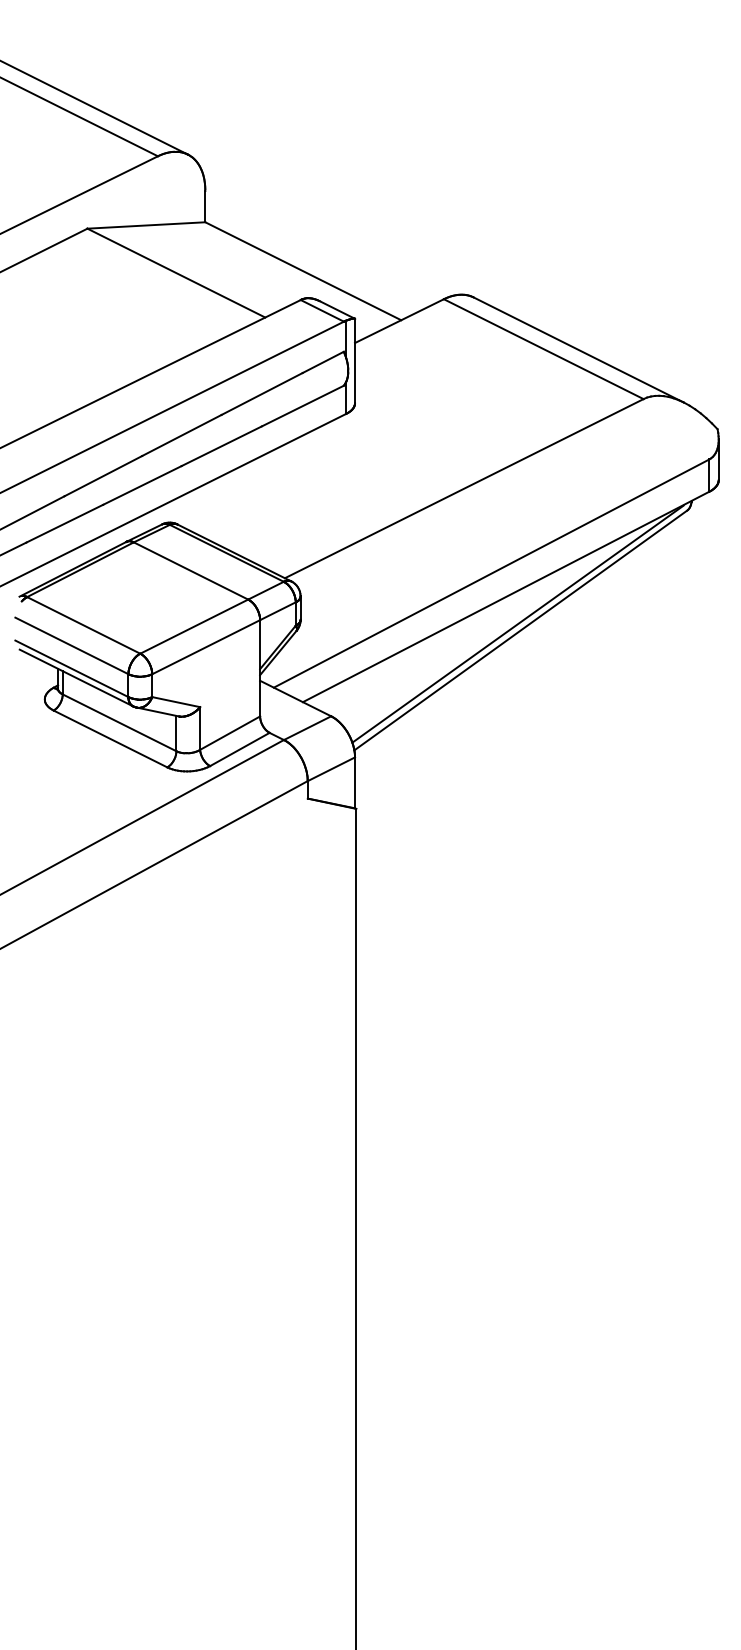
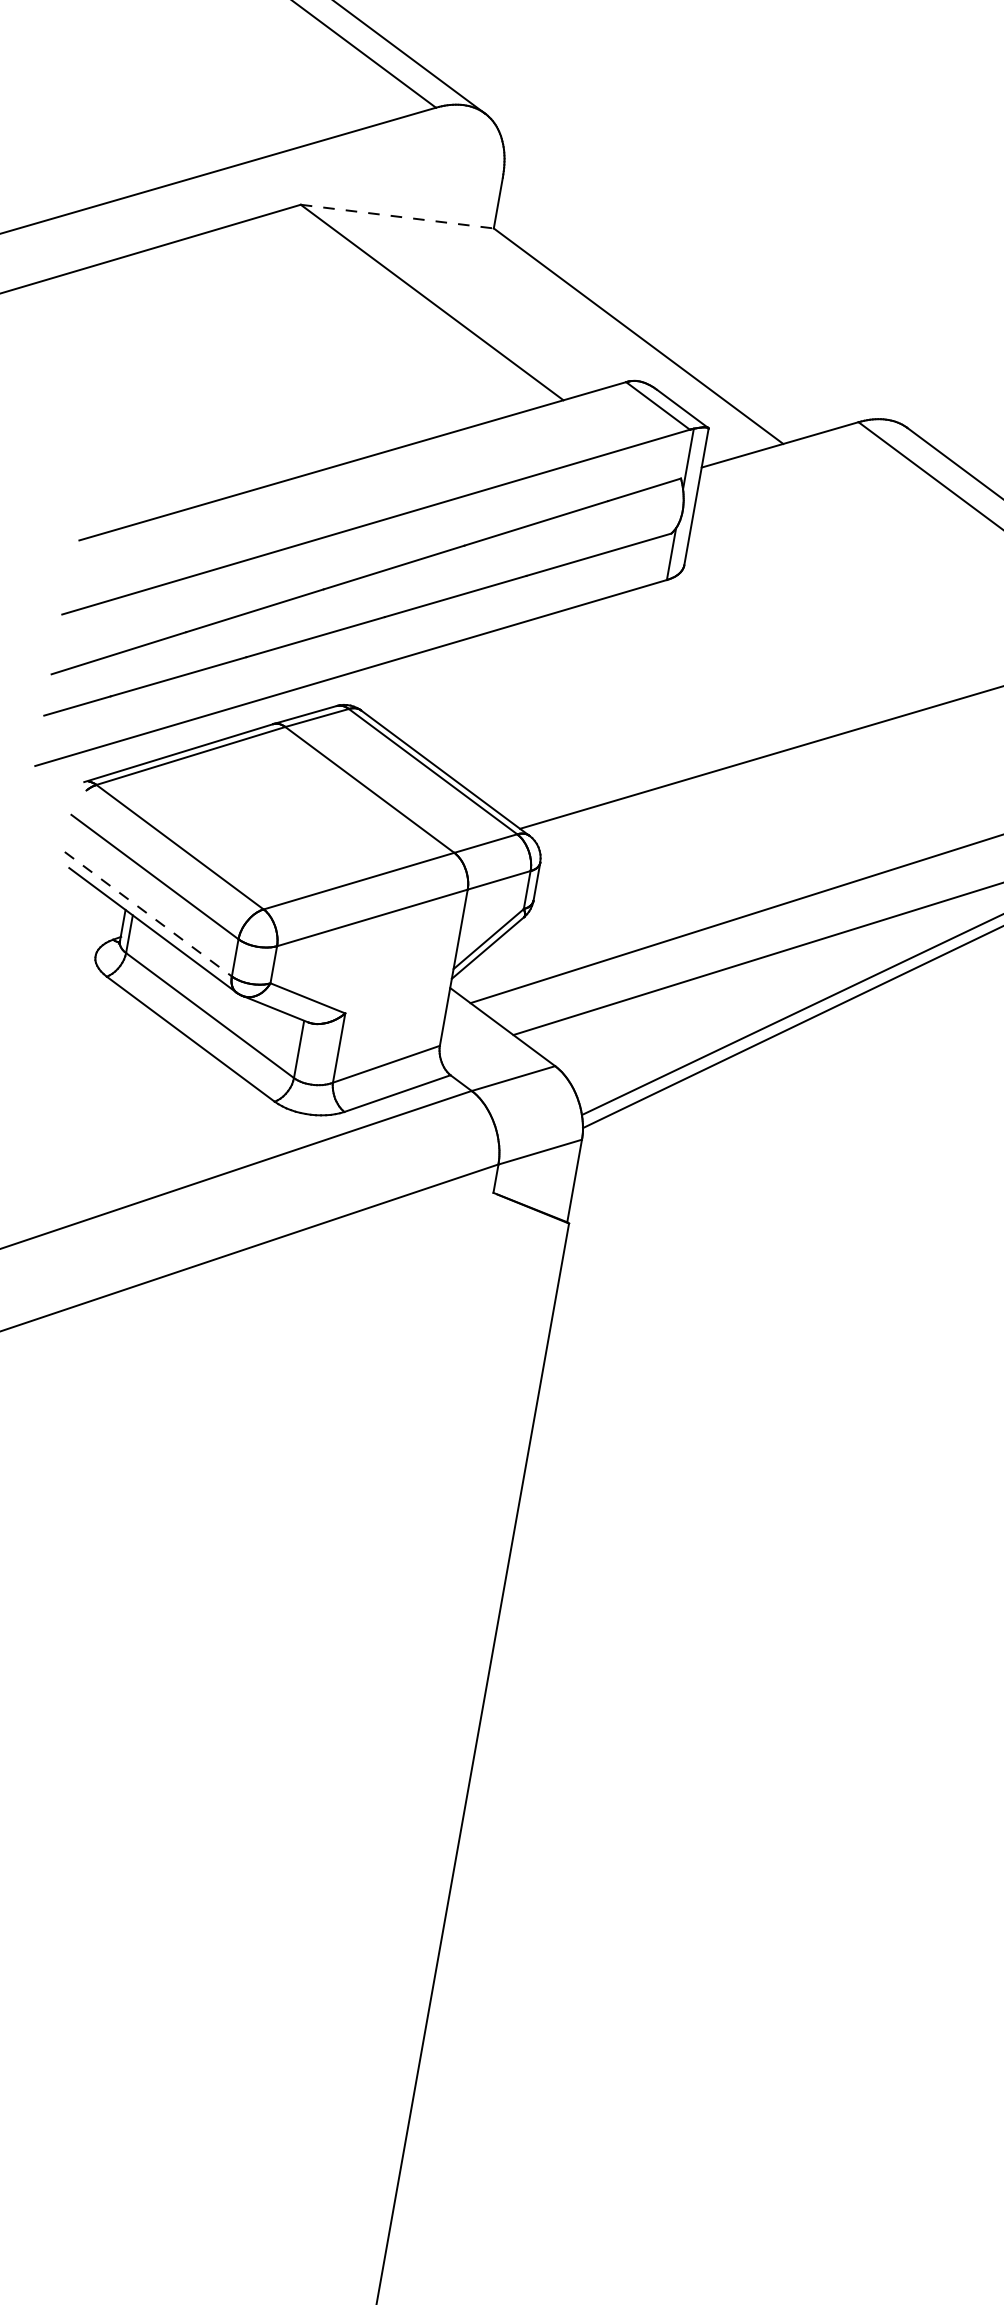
line: (146, 225) -> (397, 216), solid -> dashed
line: (72, 669) -> (149, 915), solid -> dashed

